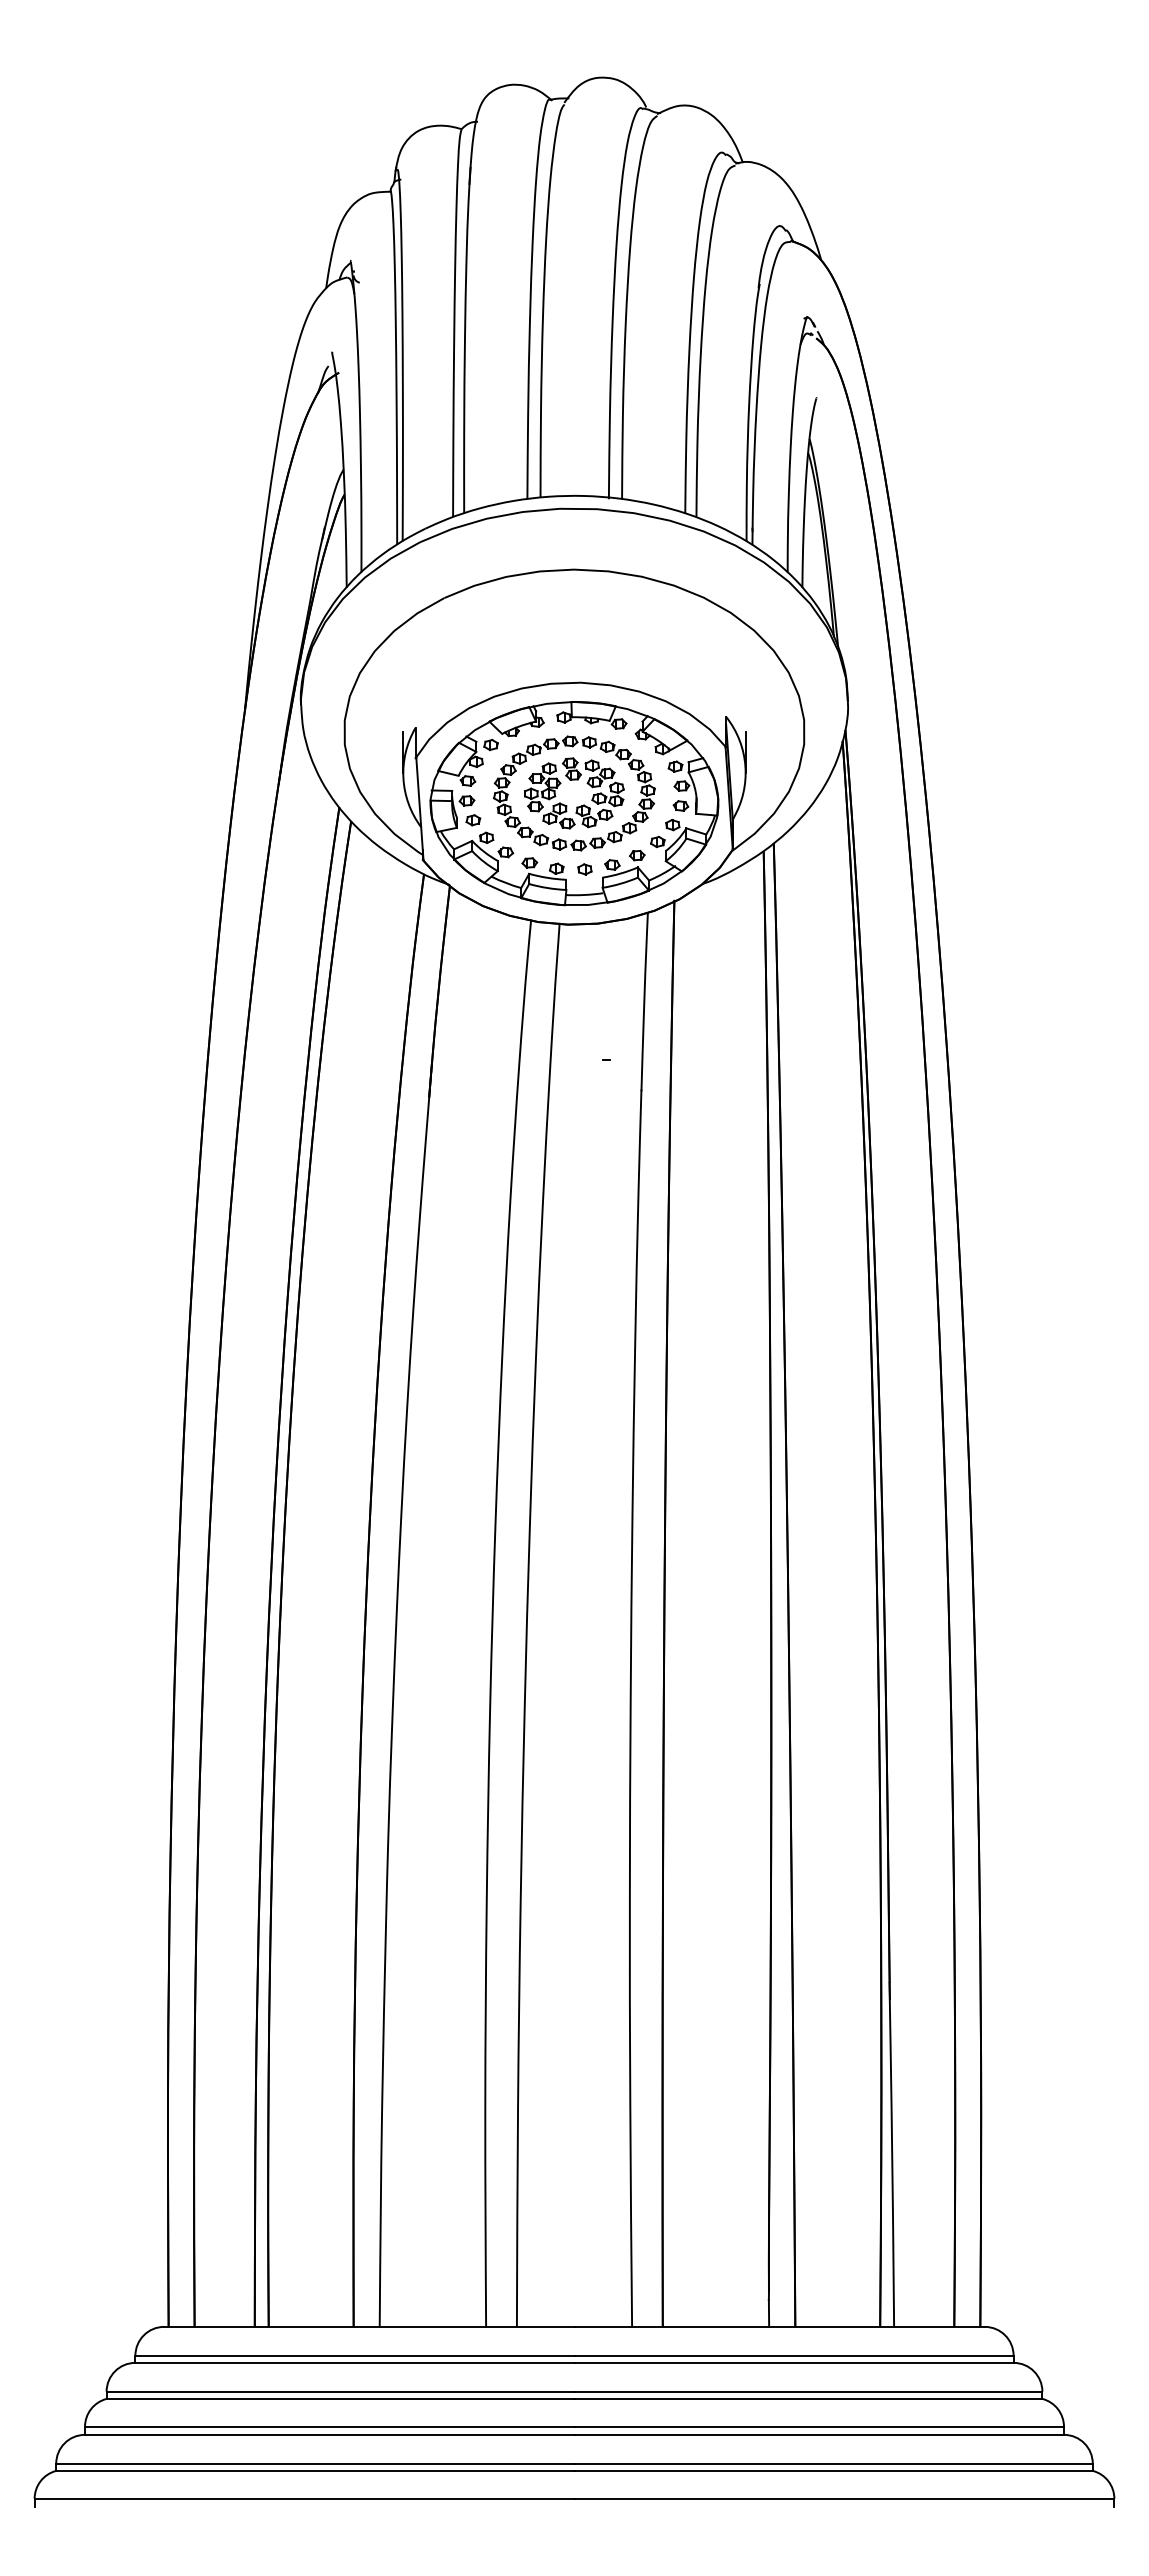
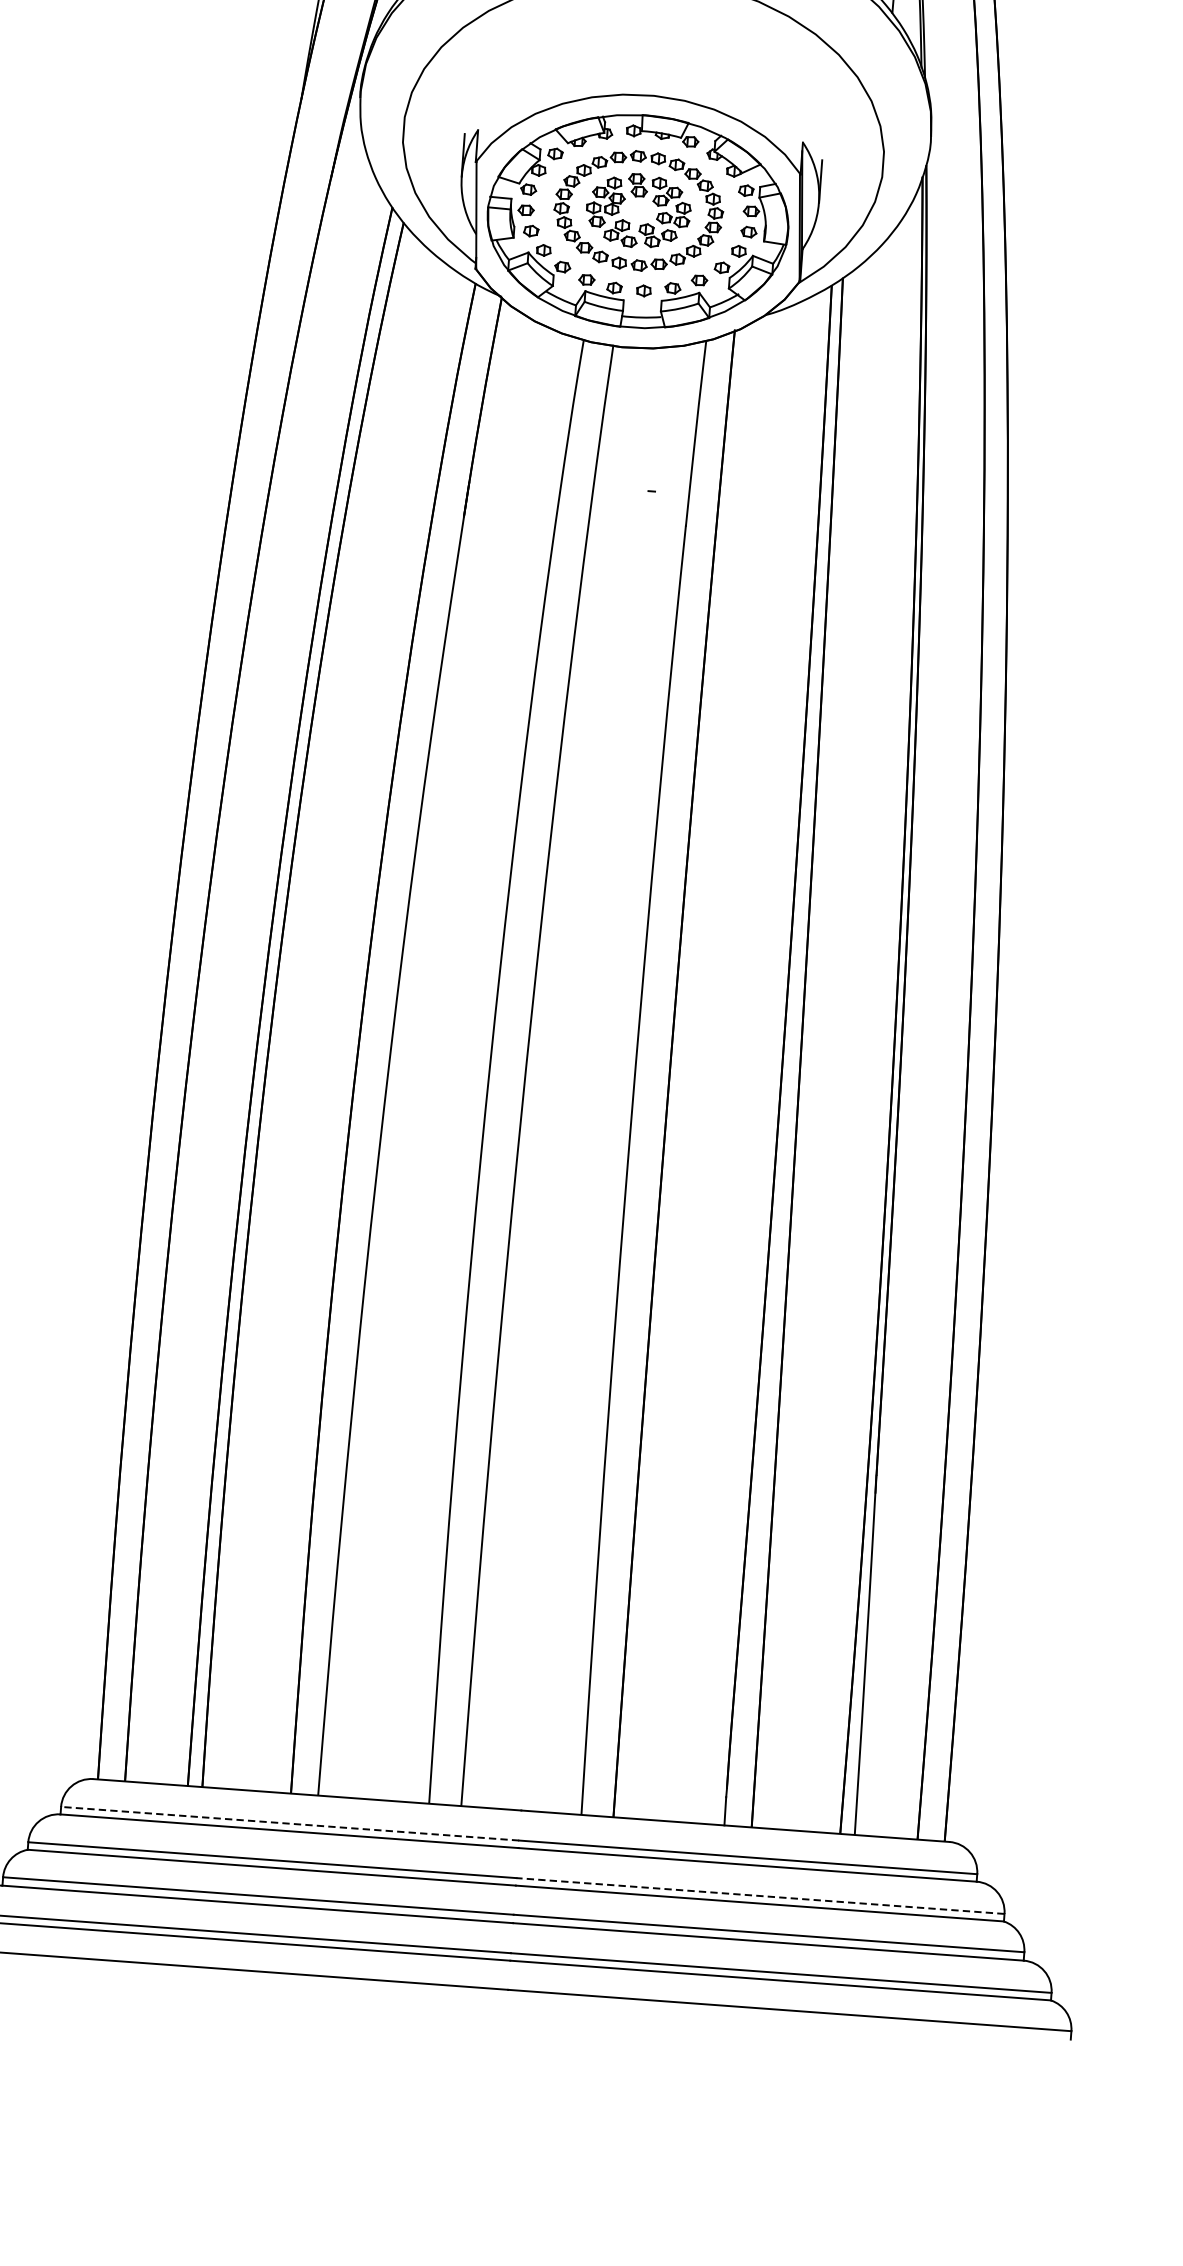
line: (354, 2355) -> (289, 1823), solid -> dashed
line: (808, 2391) -> (760, 1895), solid -> dashed

